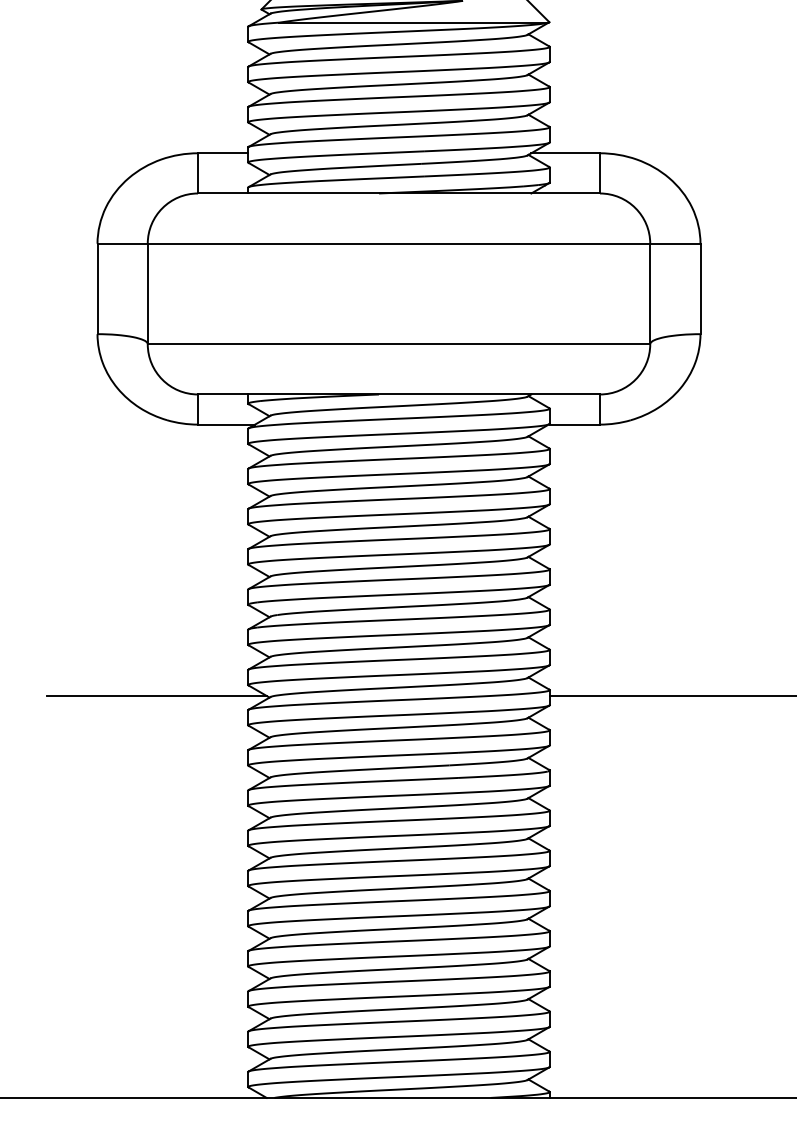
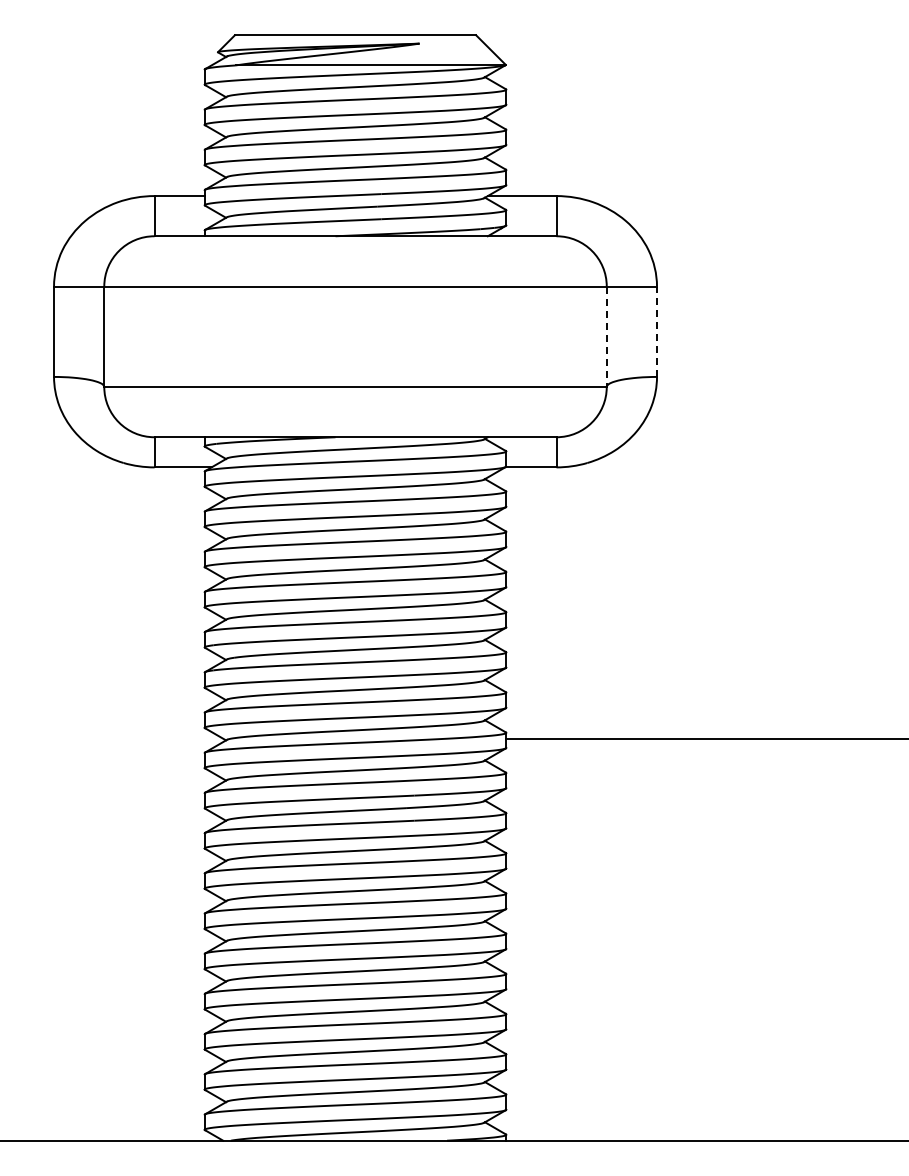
line: (700, 288) -> (657, 331), solid -> dashed
line: (649, 294) -> (606, 337), solid -> dashed
line: (156, 695) -> (113, 738), removed

